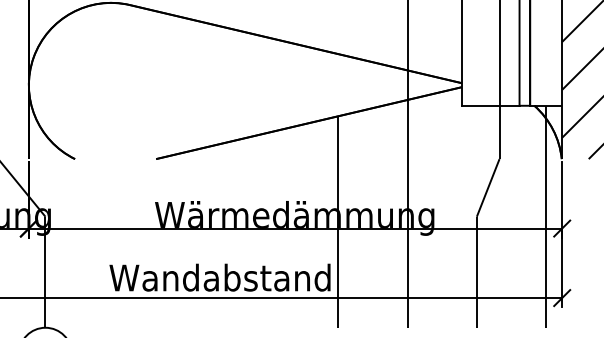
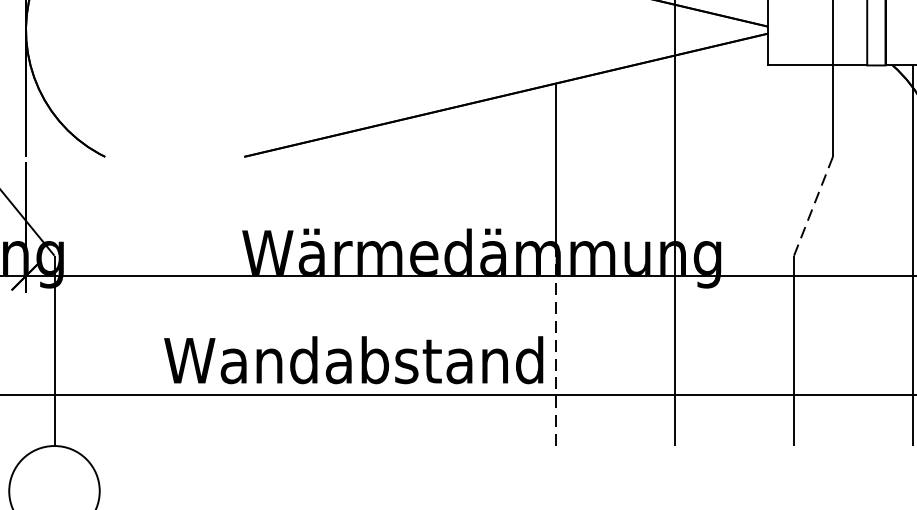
line: (488, 187) -> (813, 205), solid -> dashed
line: (338, 271) -> (556, 349), solid -> dashed

